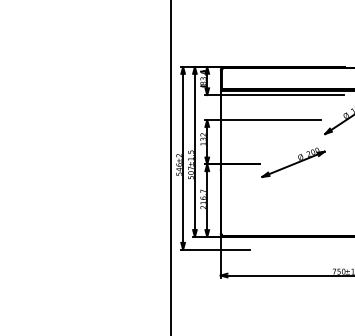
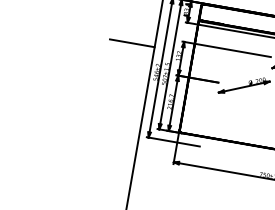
line: (141, 133) -> (132, 43), added

